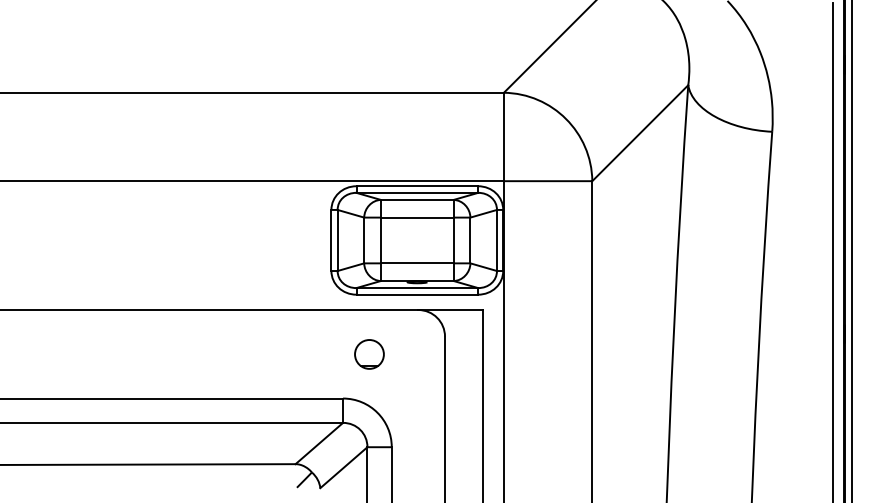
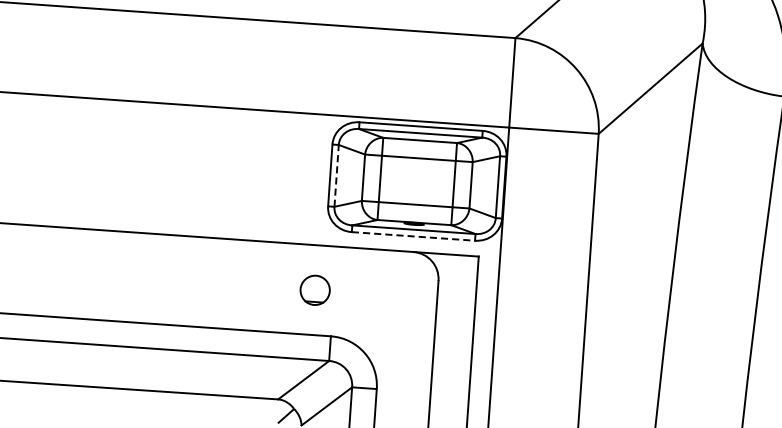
line: (337, 240) -> (336, 175), solid -> dashed
line: (417, 294) -> (413, 236), solid -> dashed
part: (369, 354) -> (315, 290), moved

